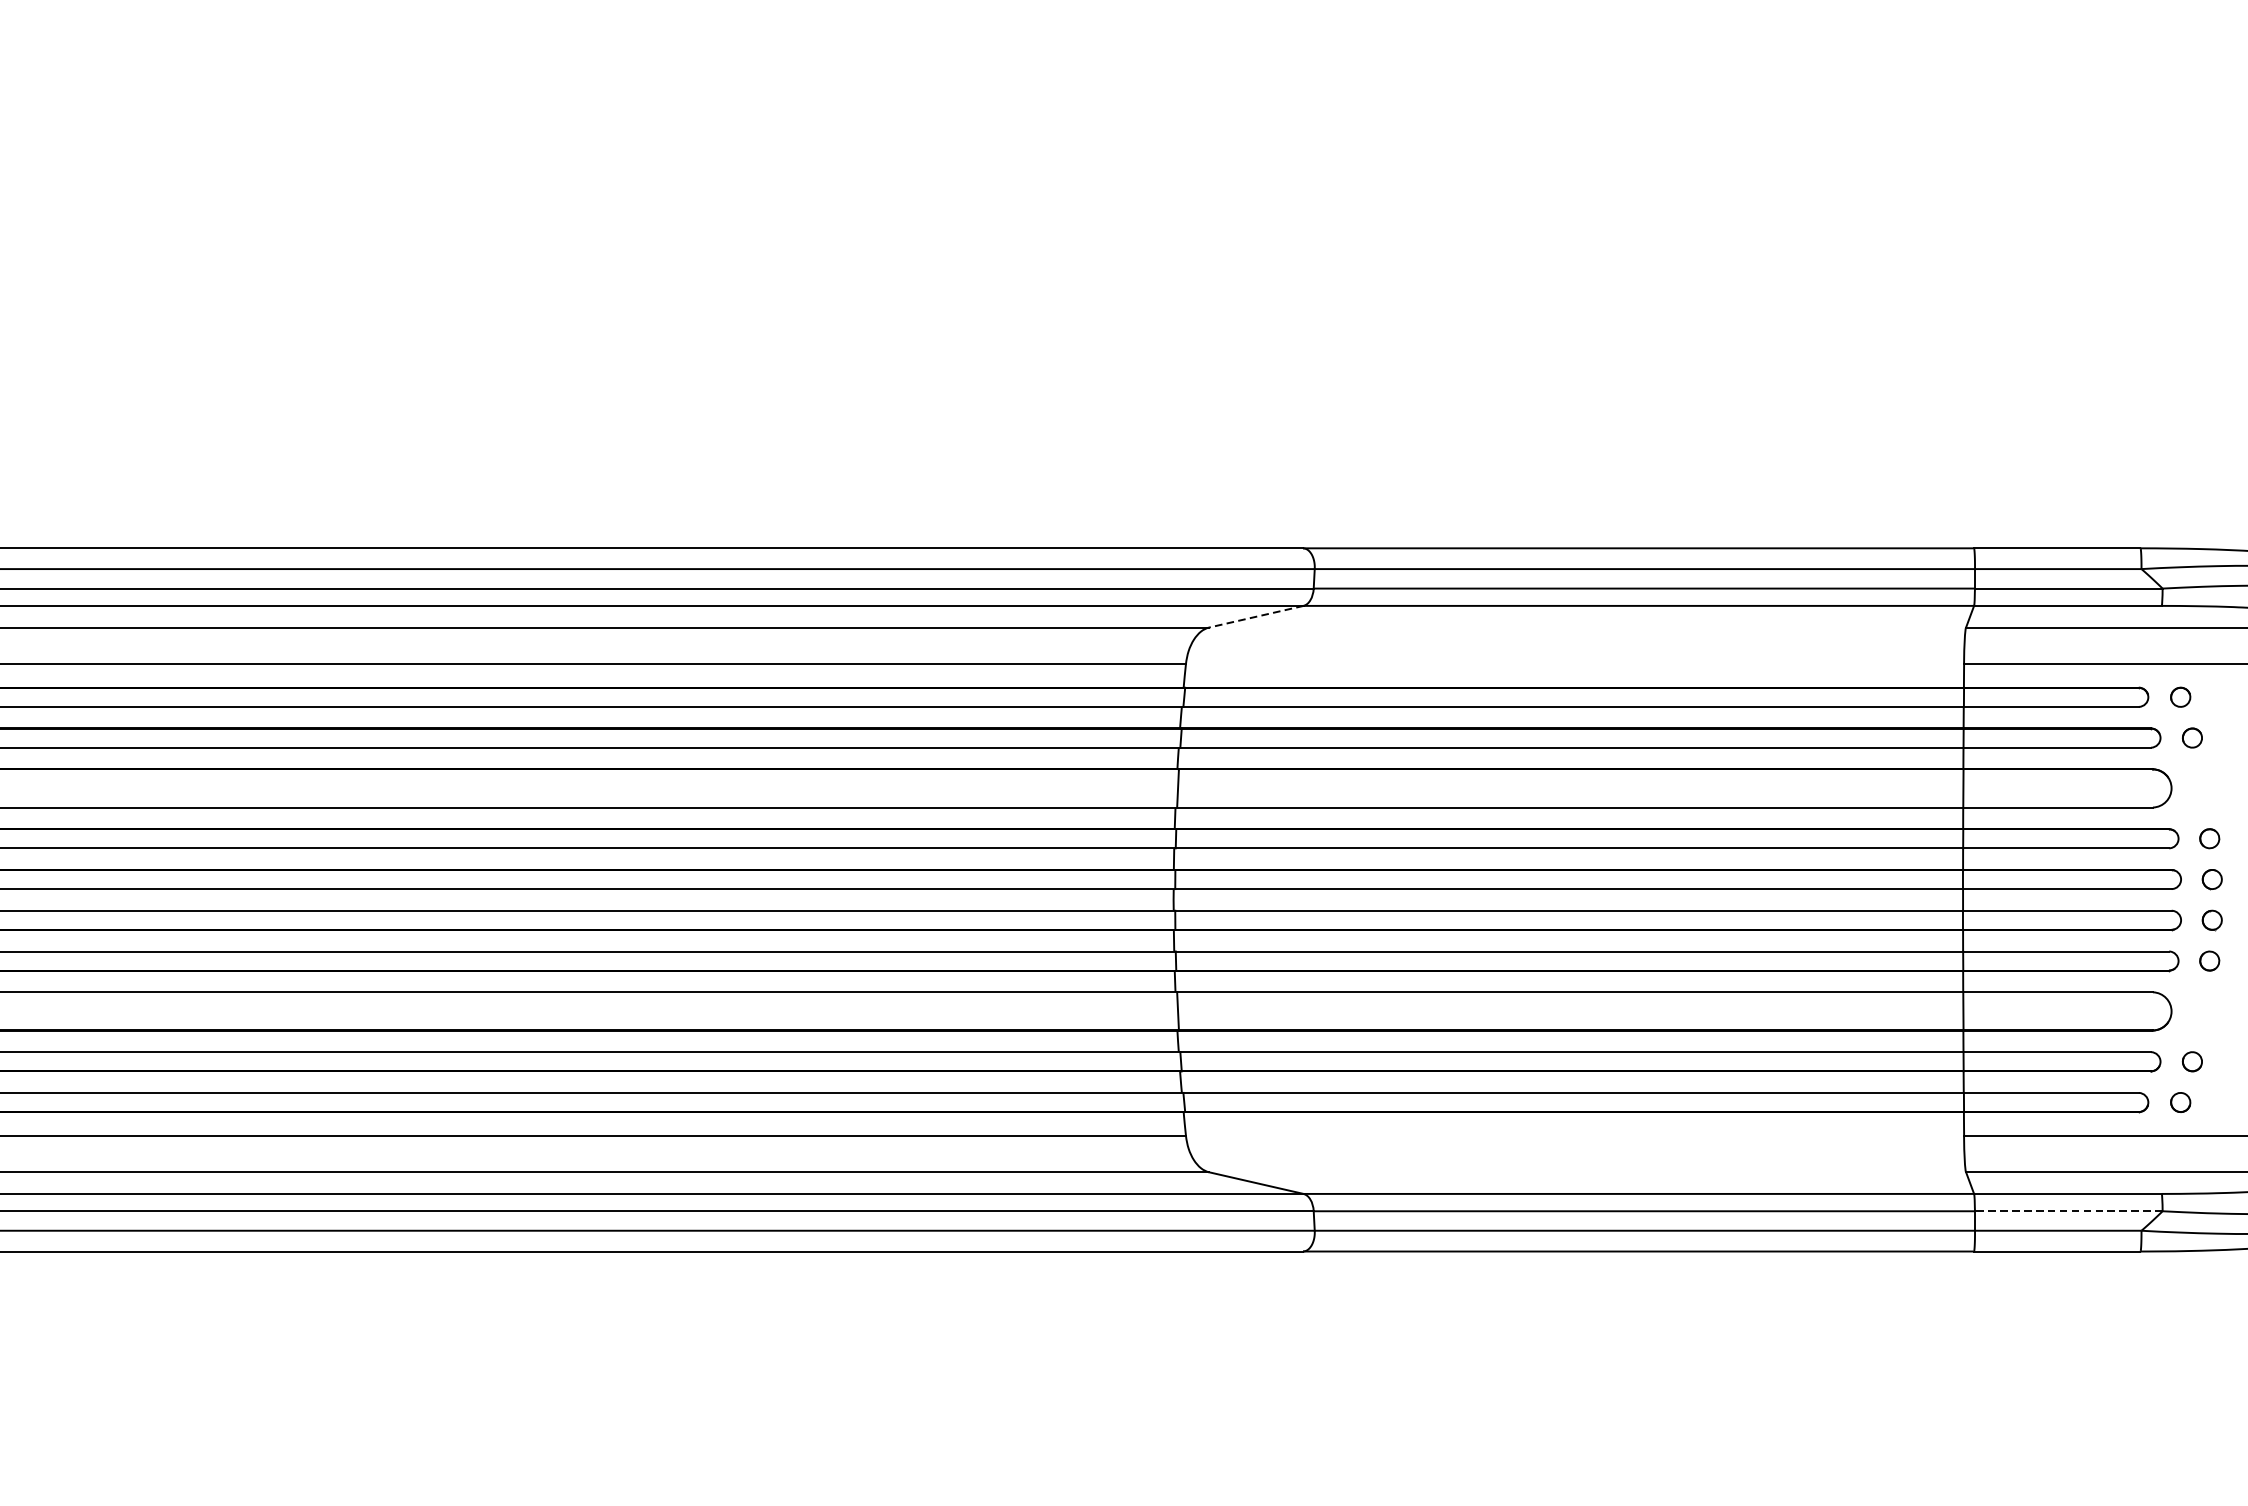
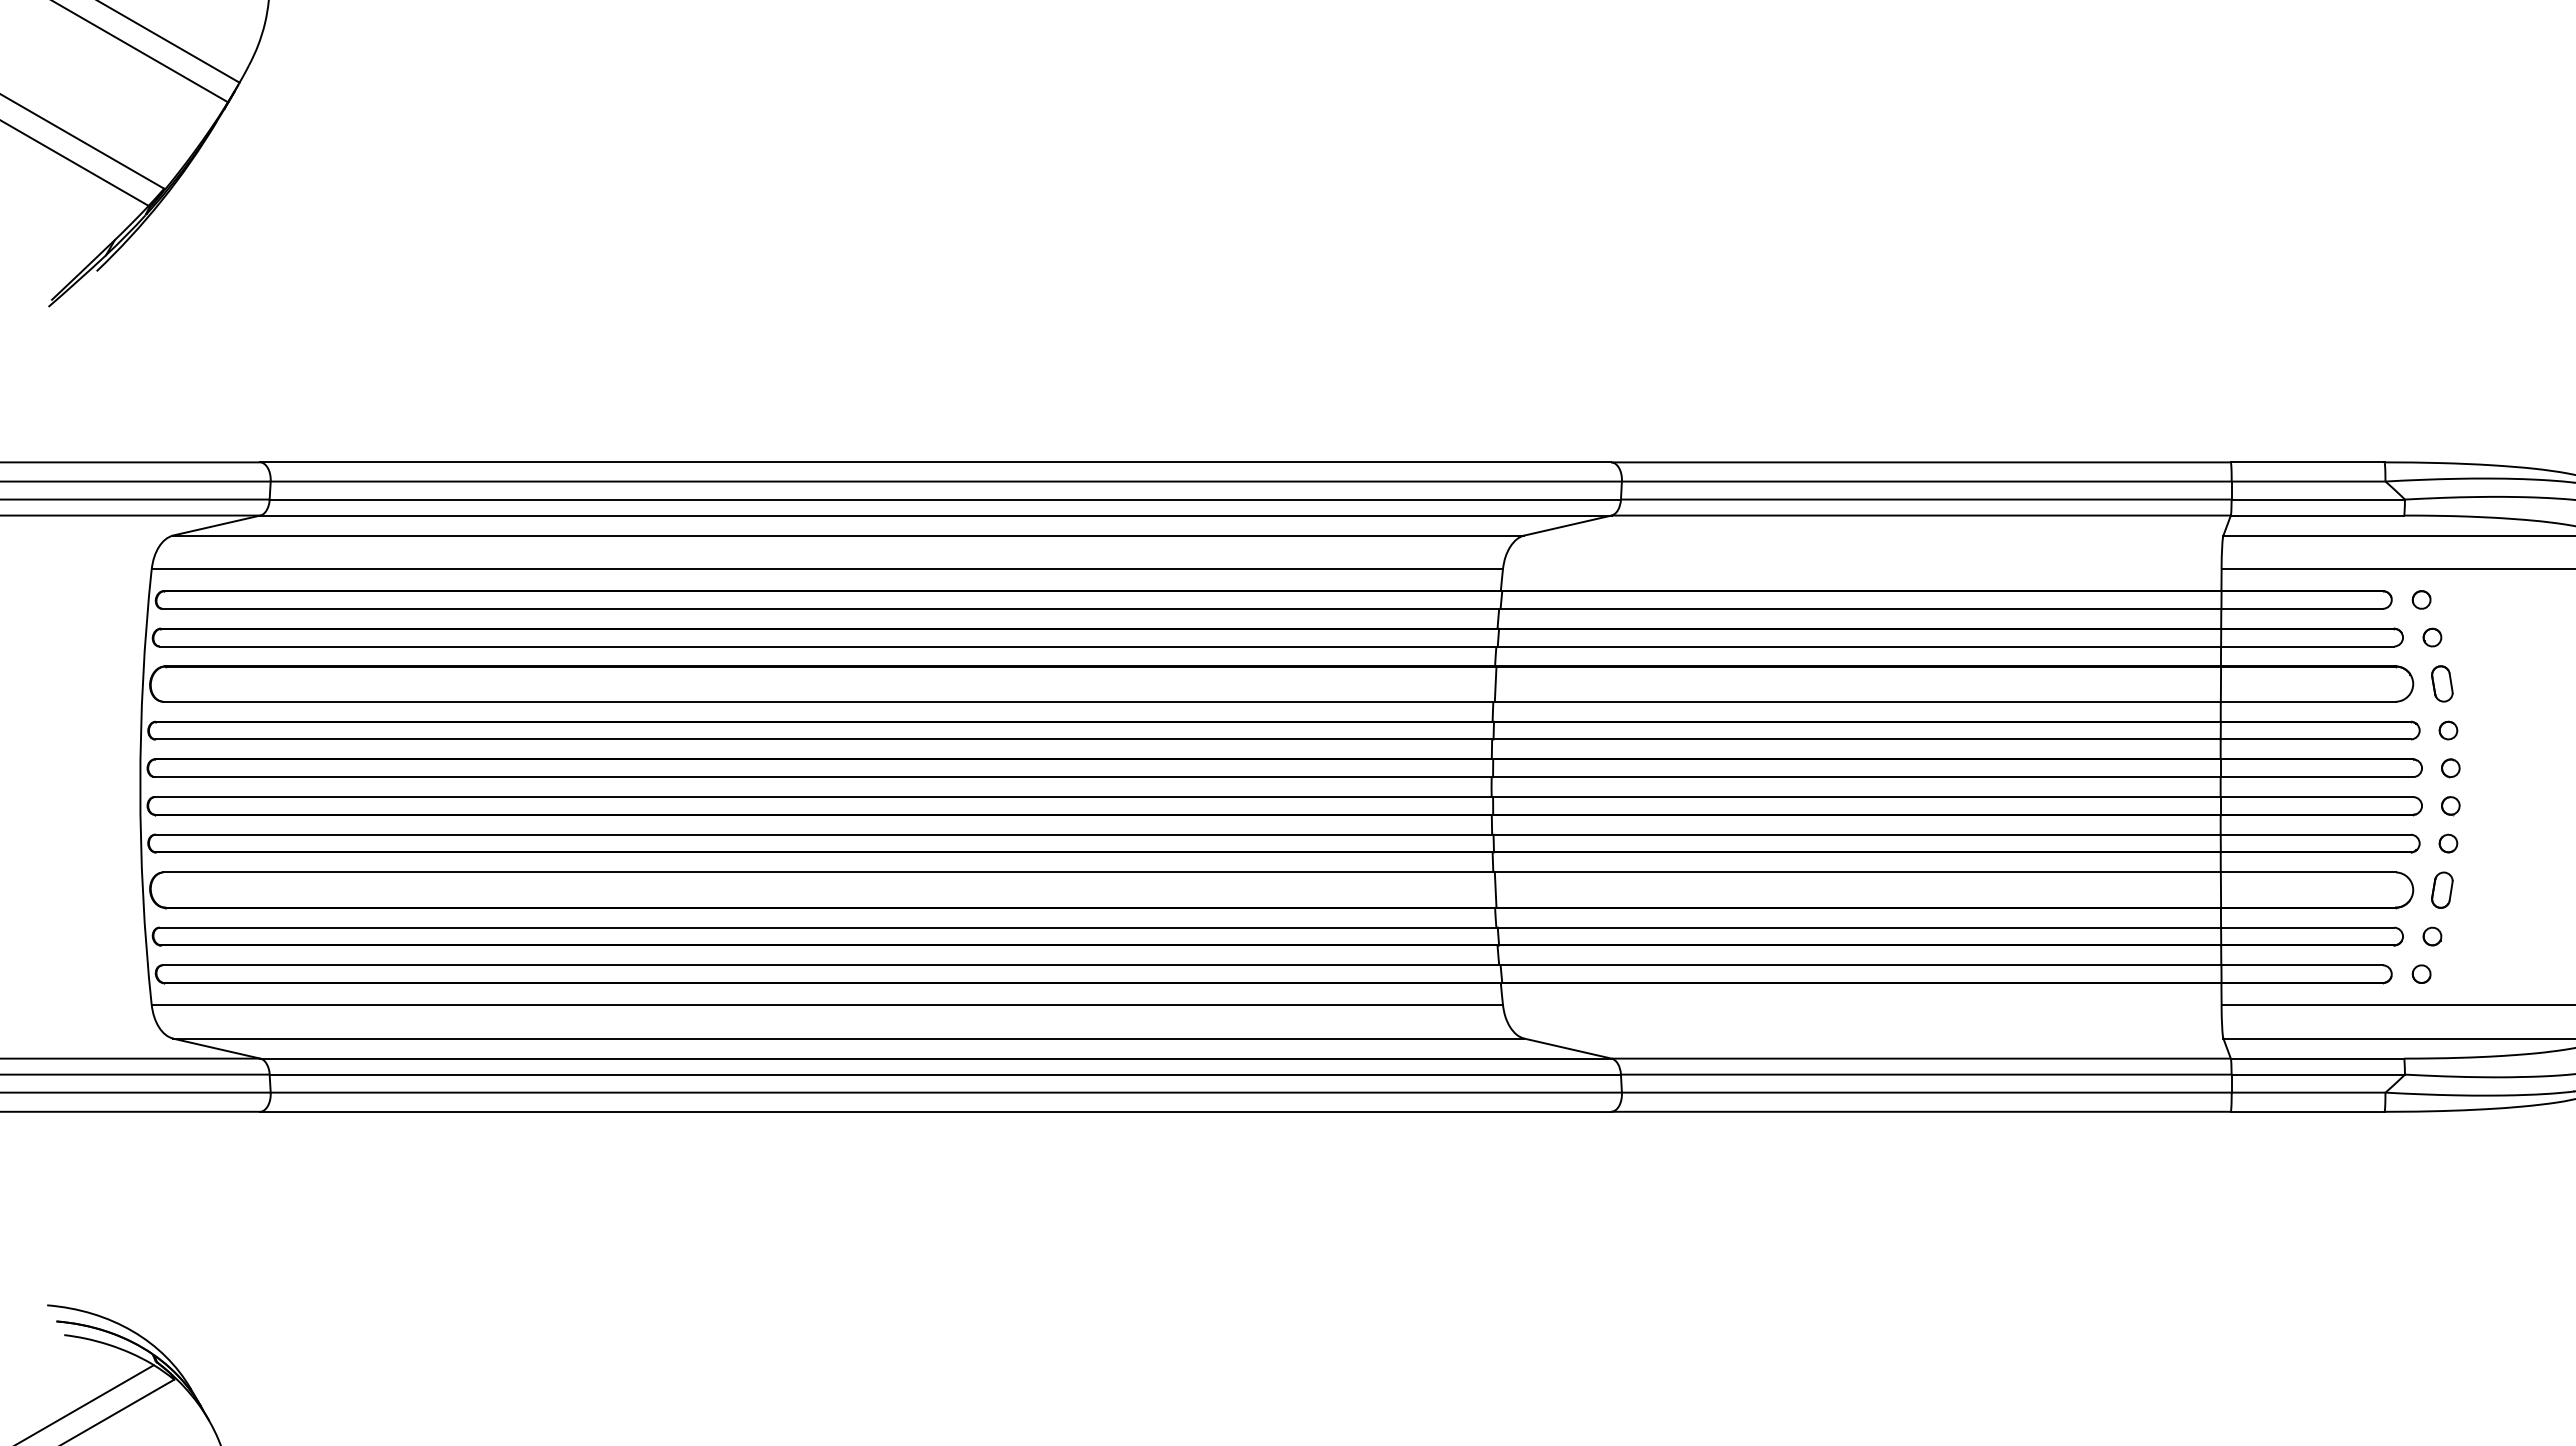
line: (1256, 616) -> (1568, 525), dashed -> solid
part: (2203, 787) -> (2442, 683), added
part: (2203, 1010) -> (2442, 889), added
line: (2069, 1211) -> (2318, 1074), dashed -> solid

